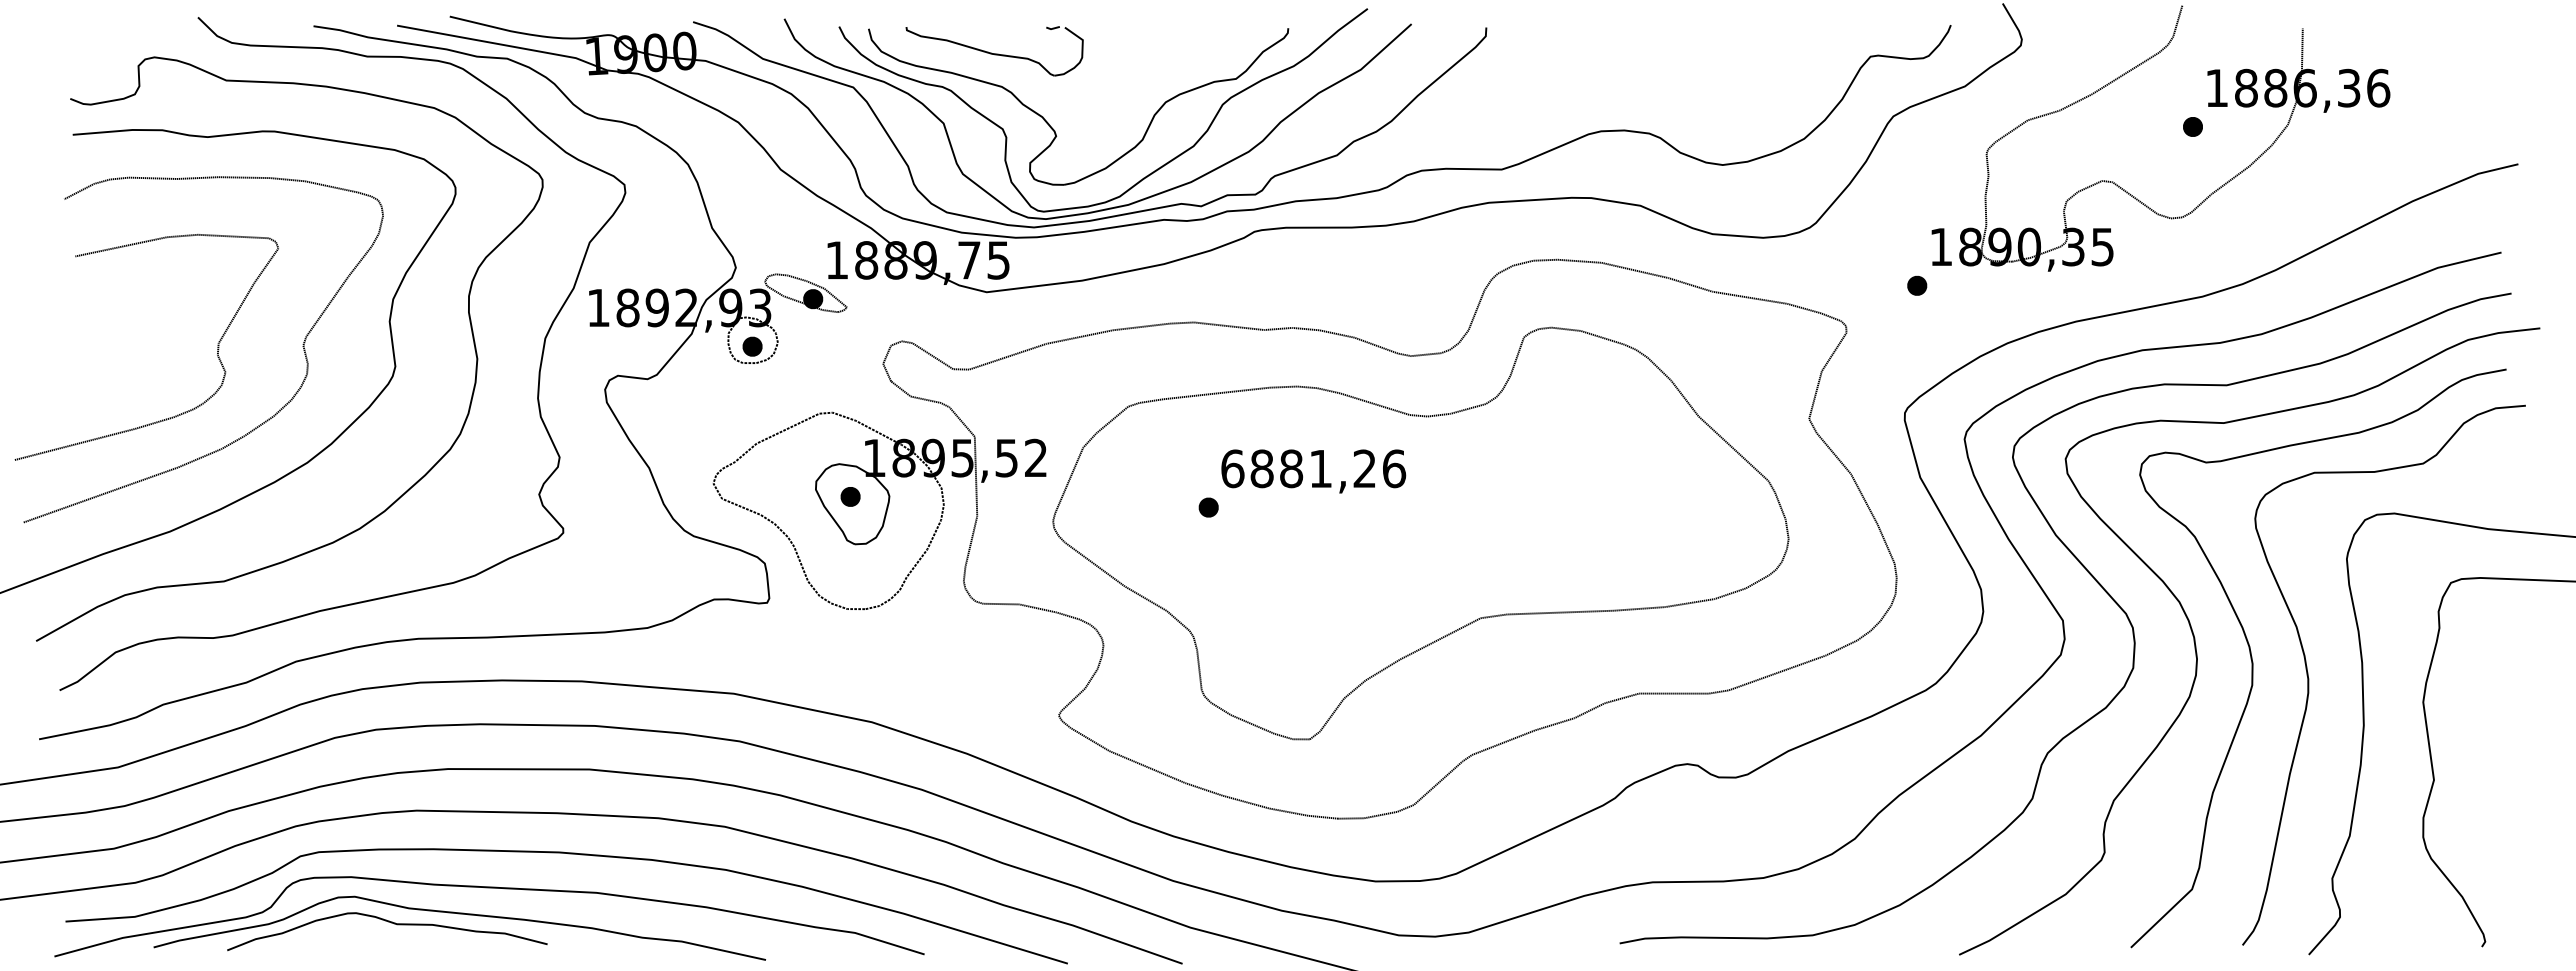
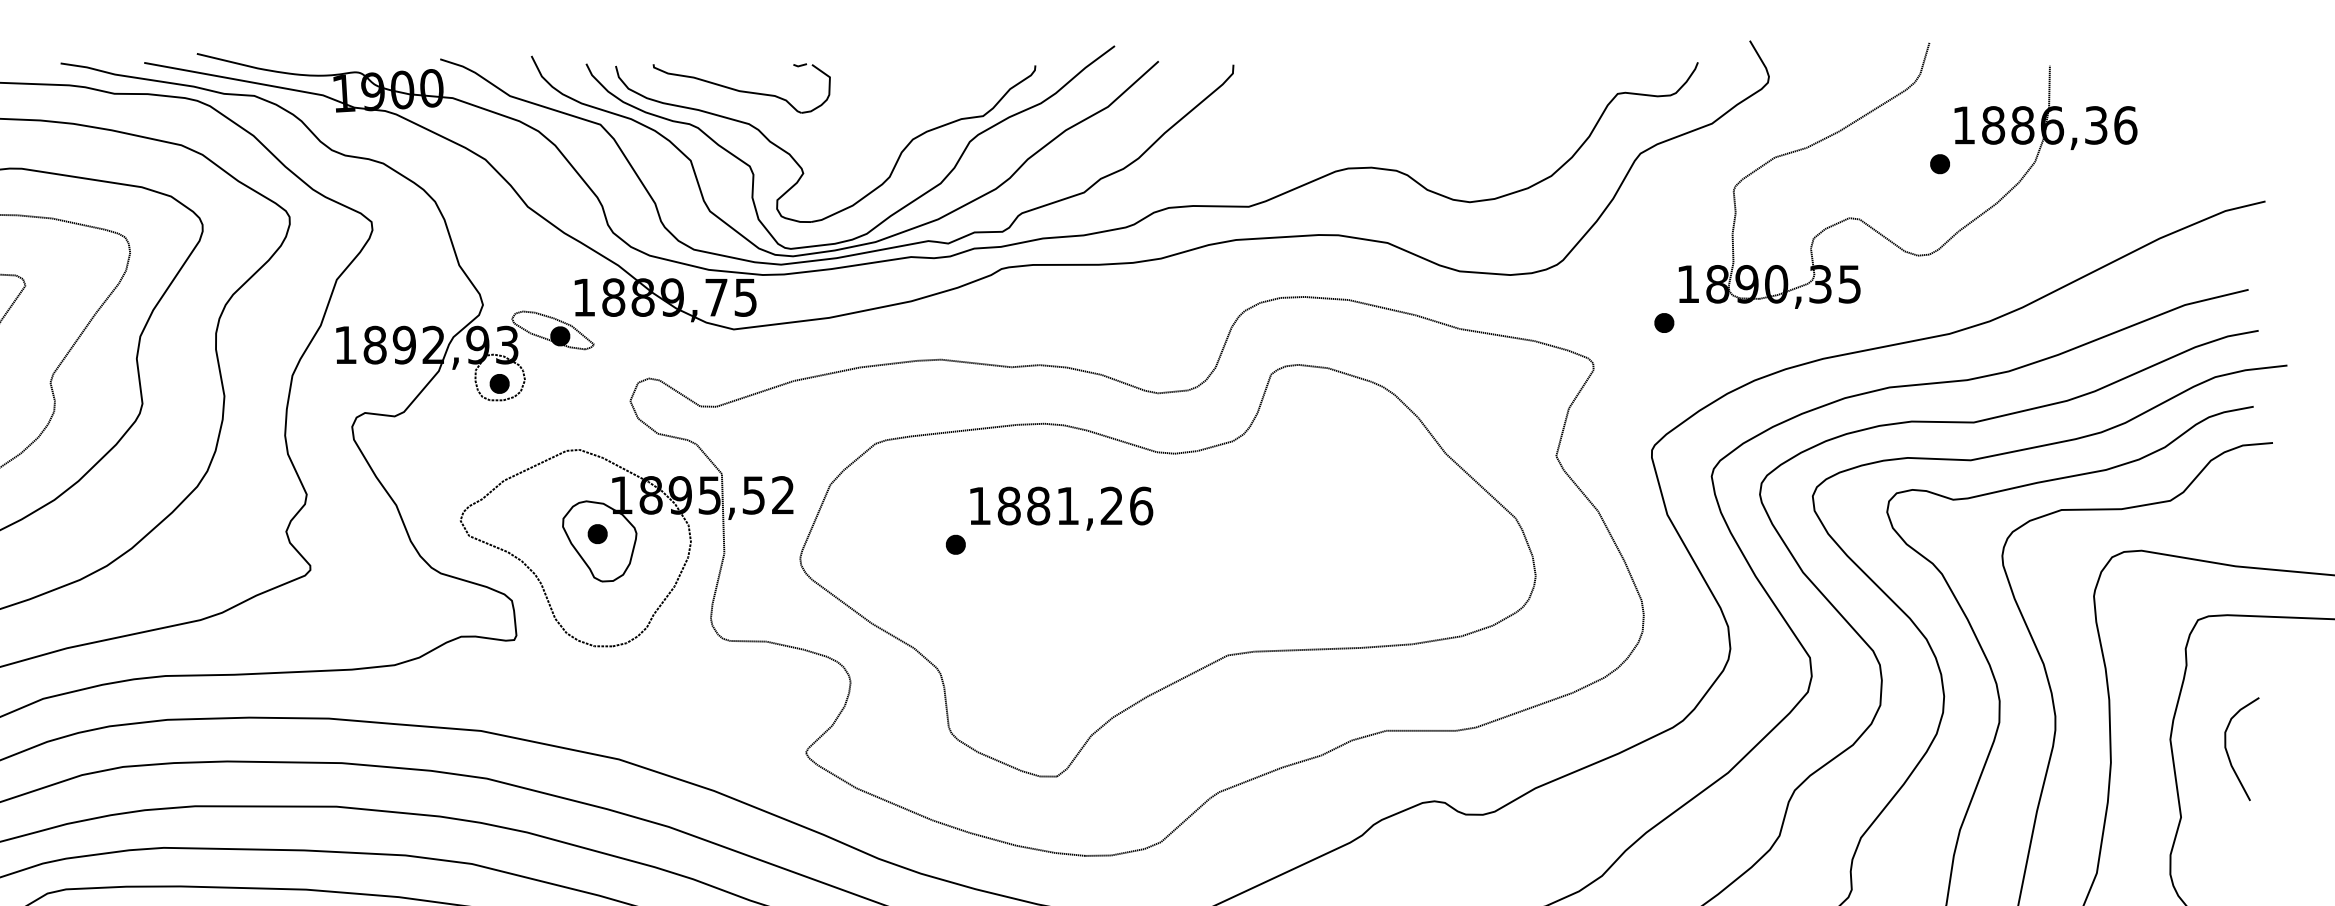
text: (1232, 468) -> (979, 505), 6881,26 -> 1881,26
curve: (2481, 716) -> (2228, 753), added

